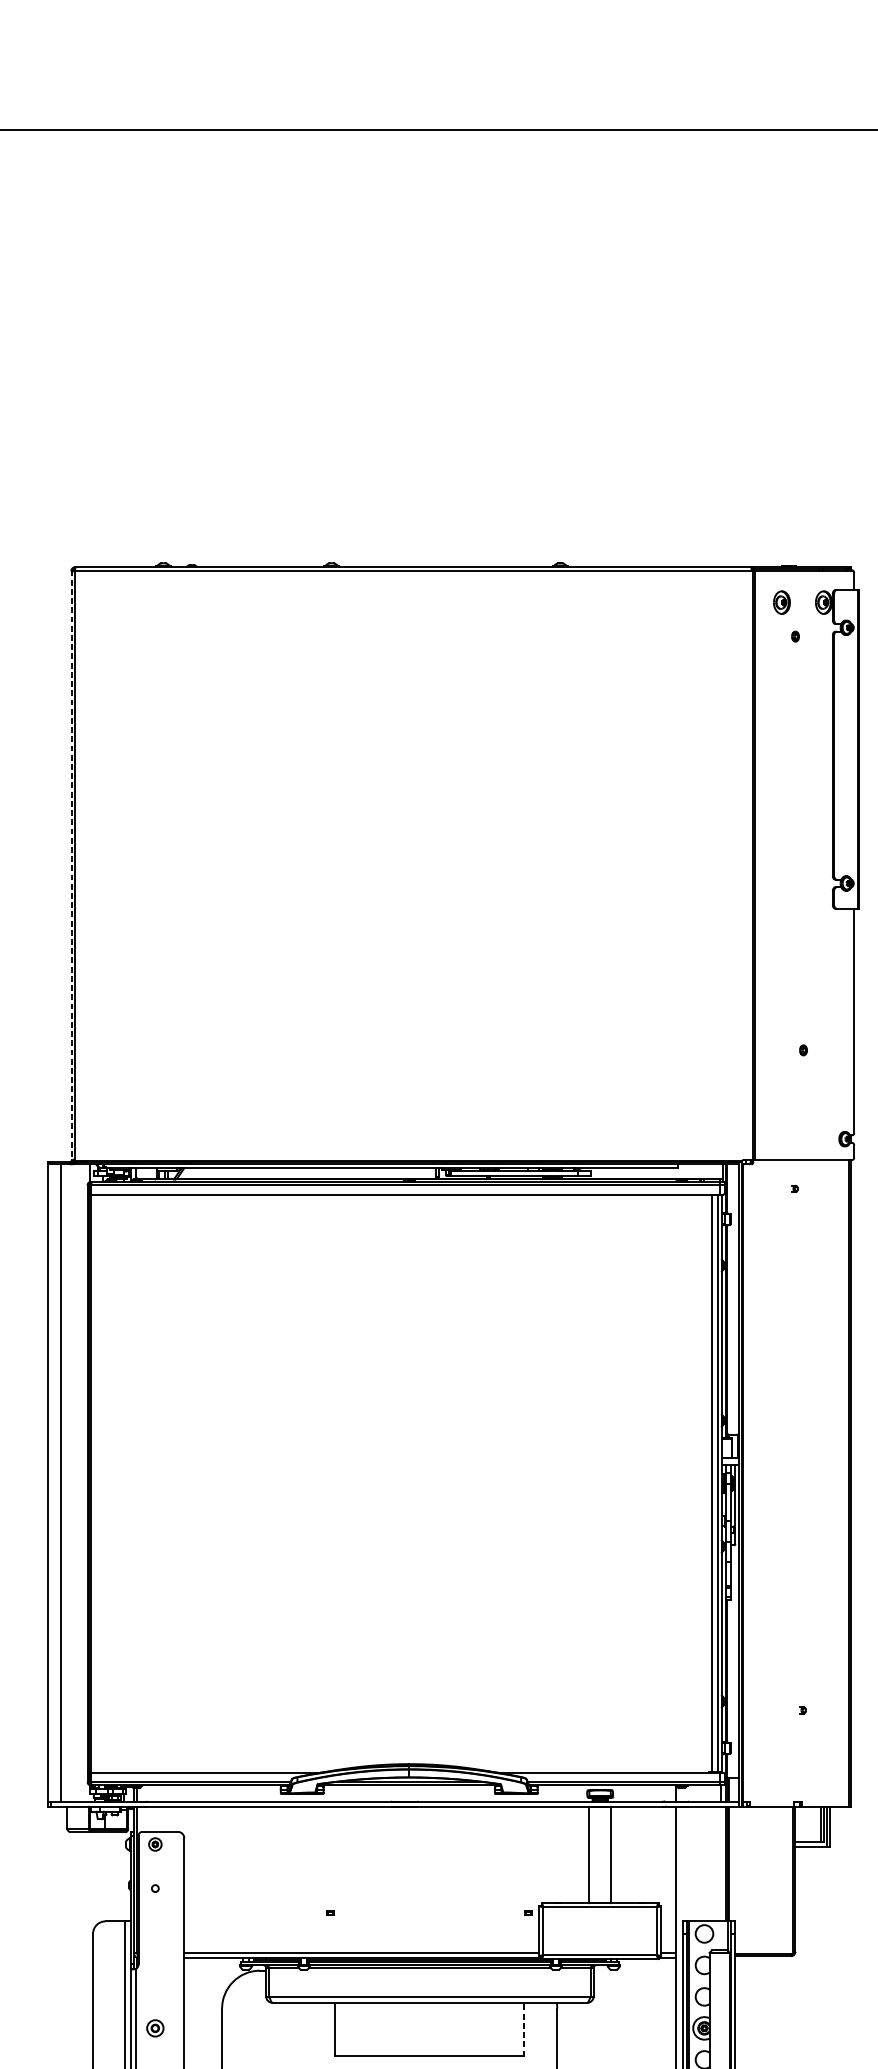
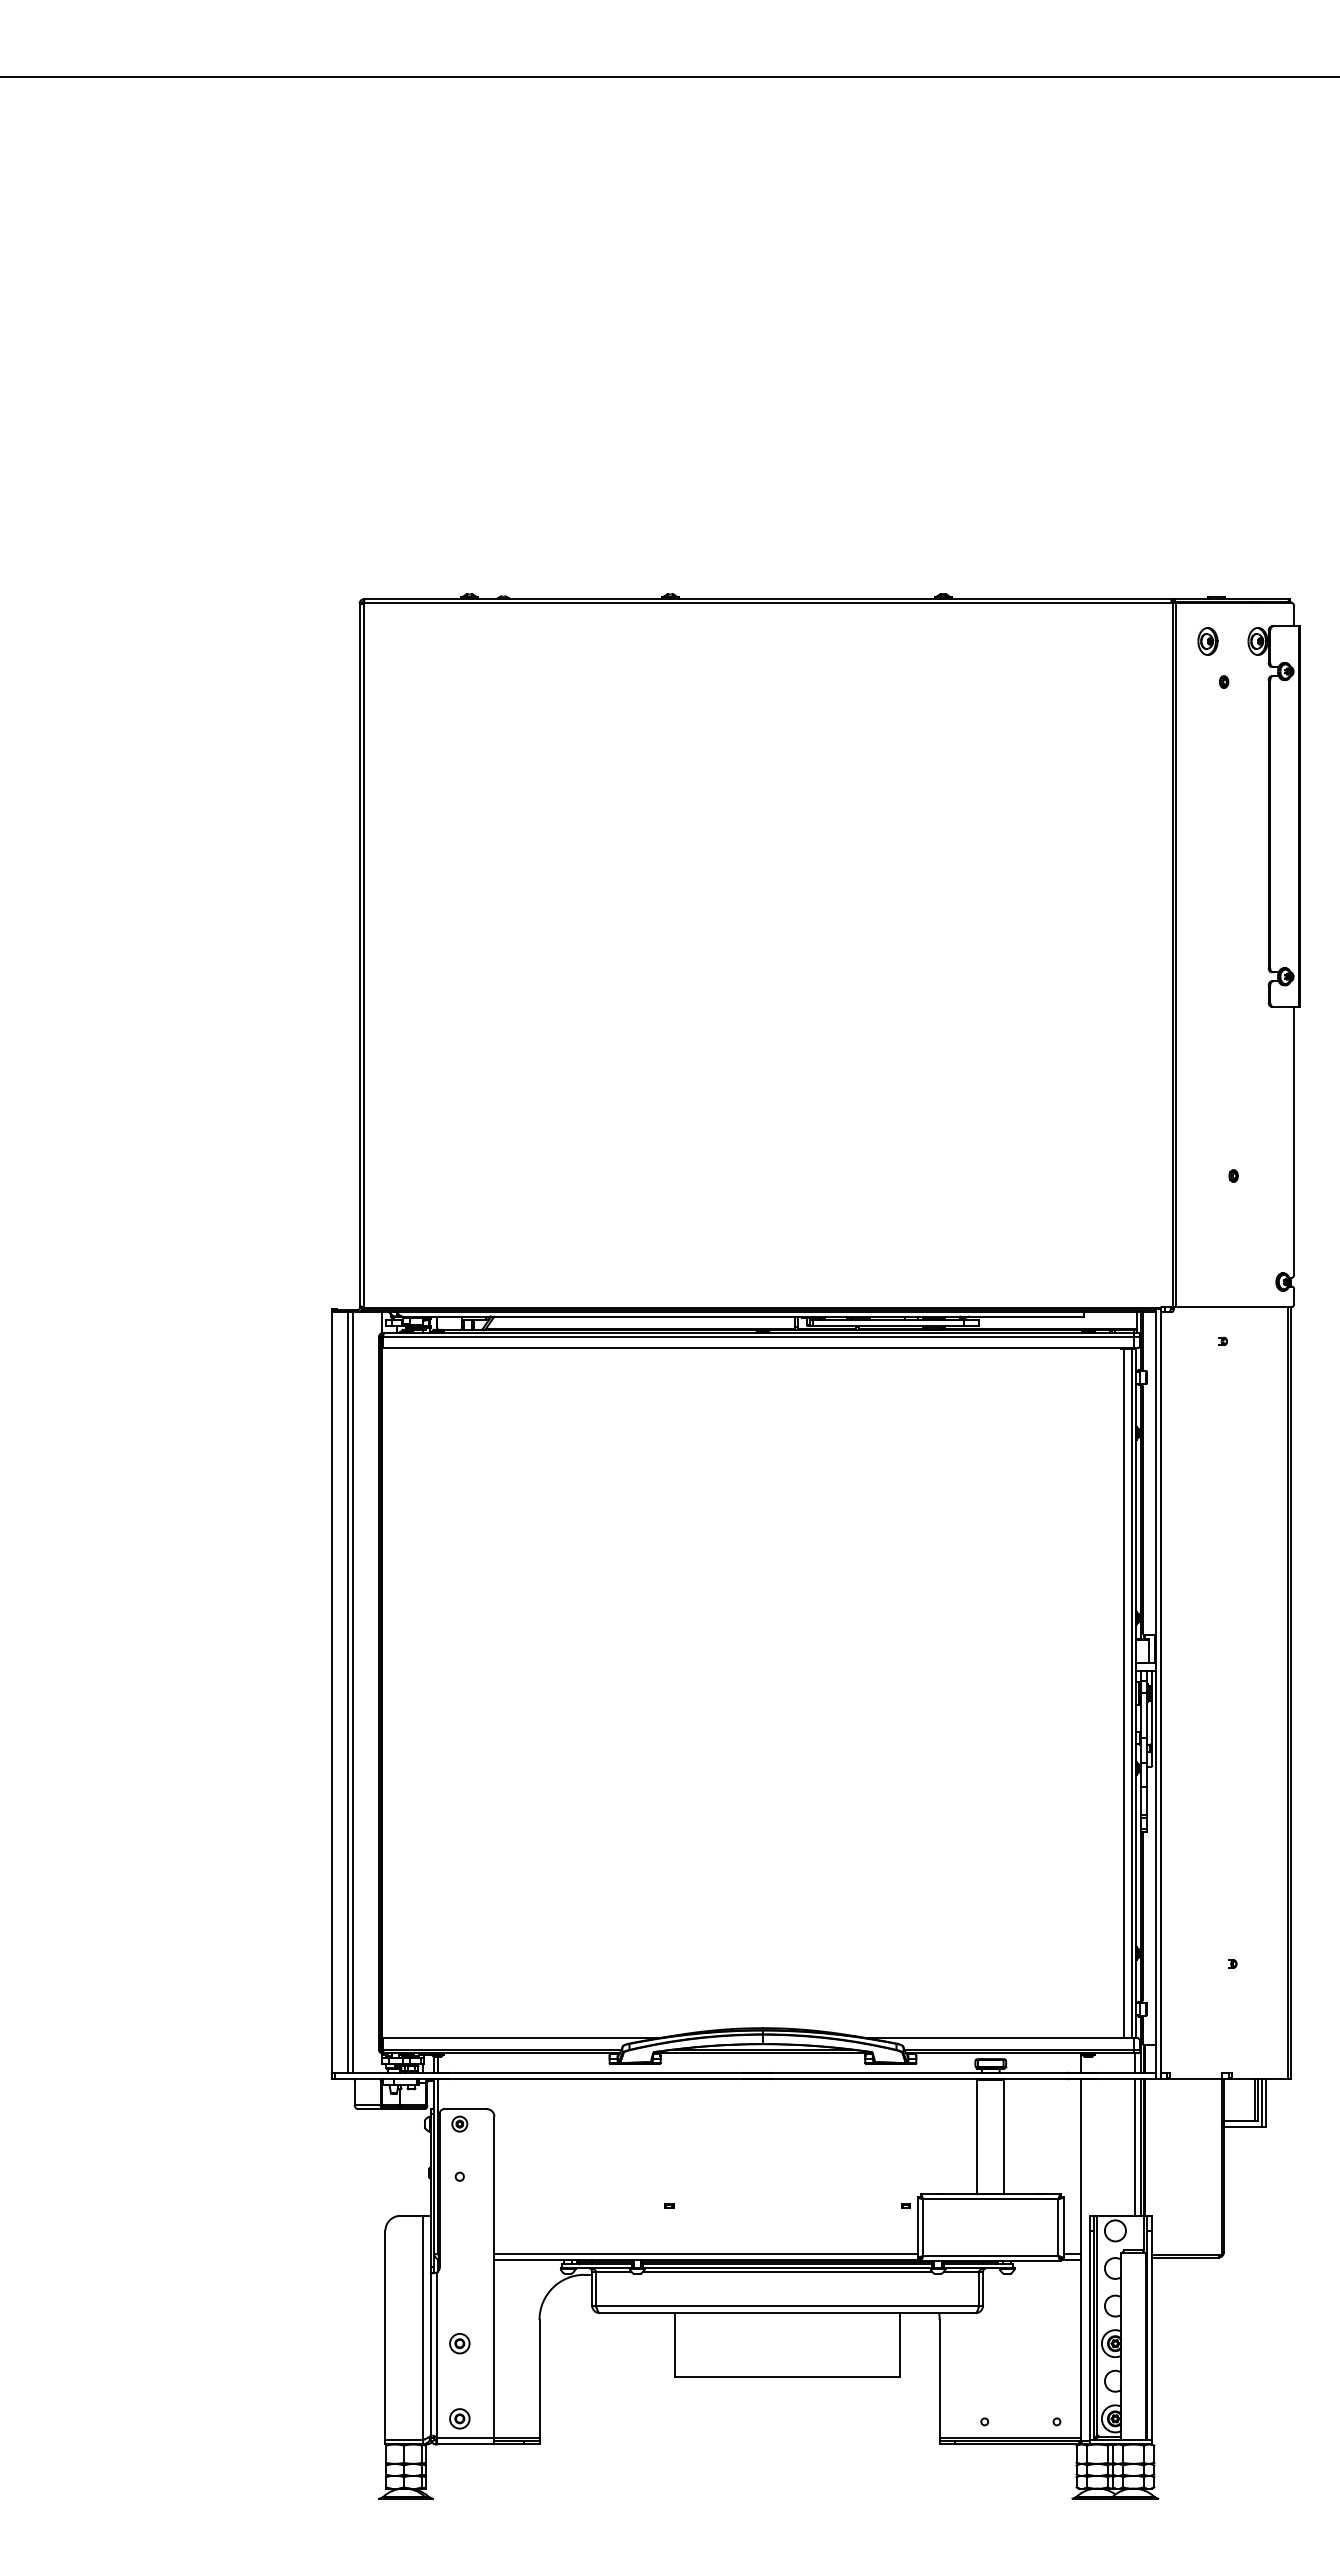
line: (71, 865) -> (359, 955), dashed -> solid
line: (65, 1482) -> (352, 1692), added
line: (720, 1864) -> (1134, 2147), added
line: (524, 2029) -> (900, 2345), dashed -> solid

